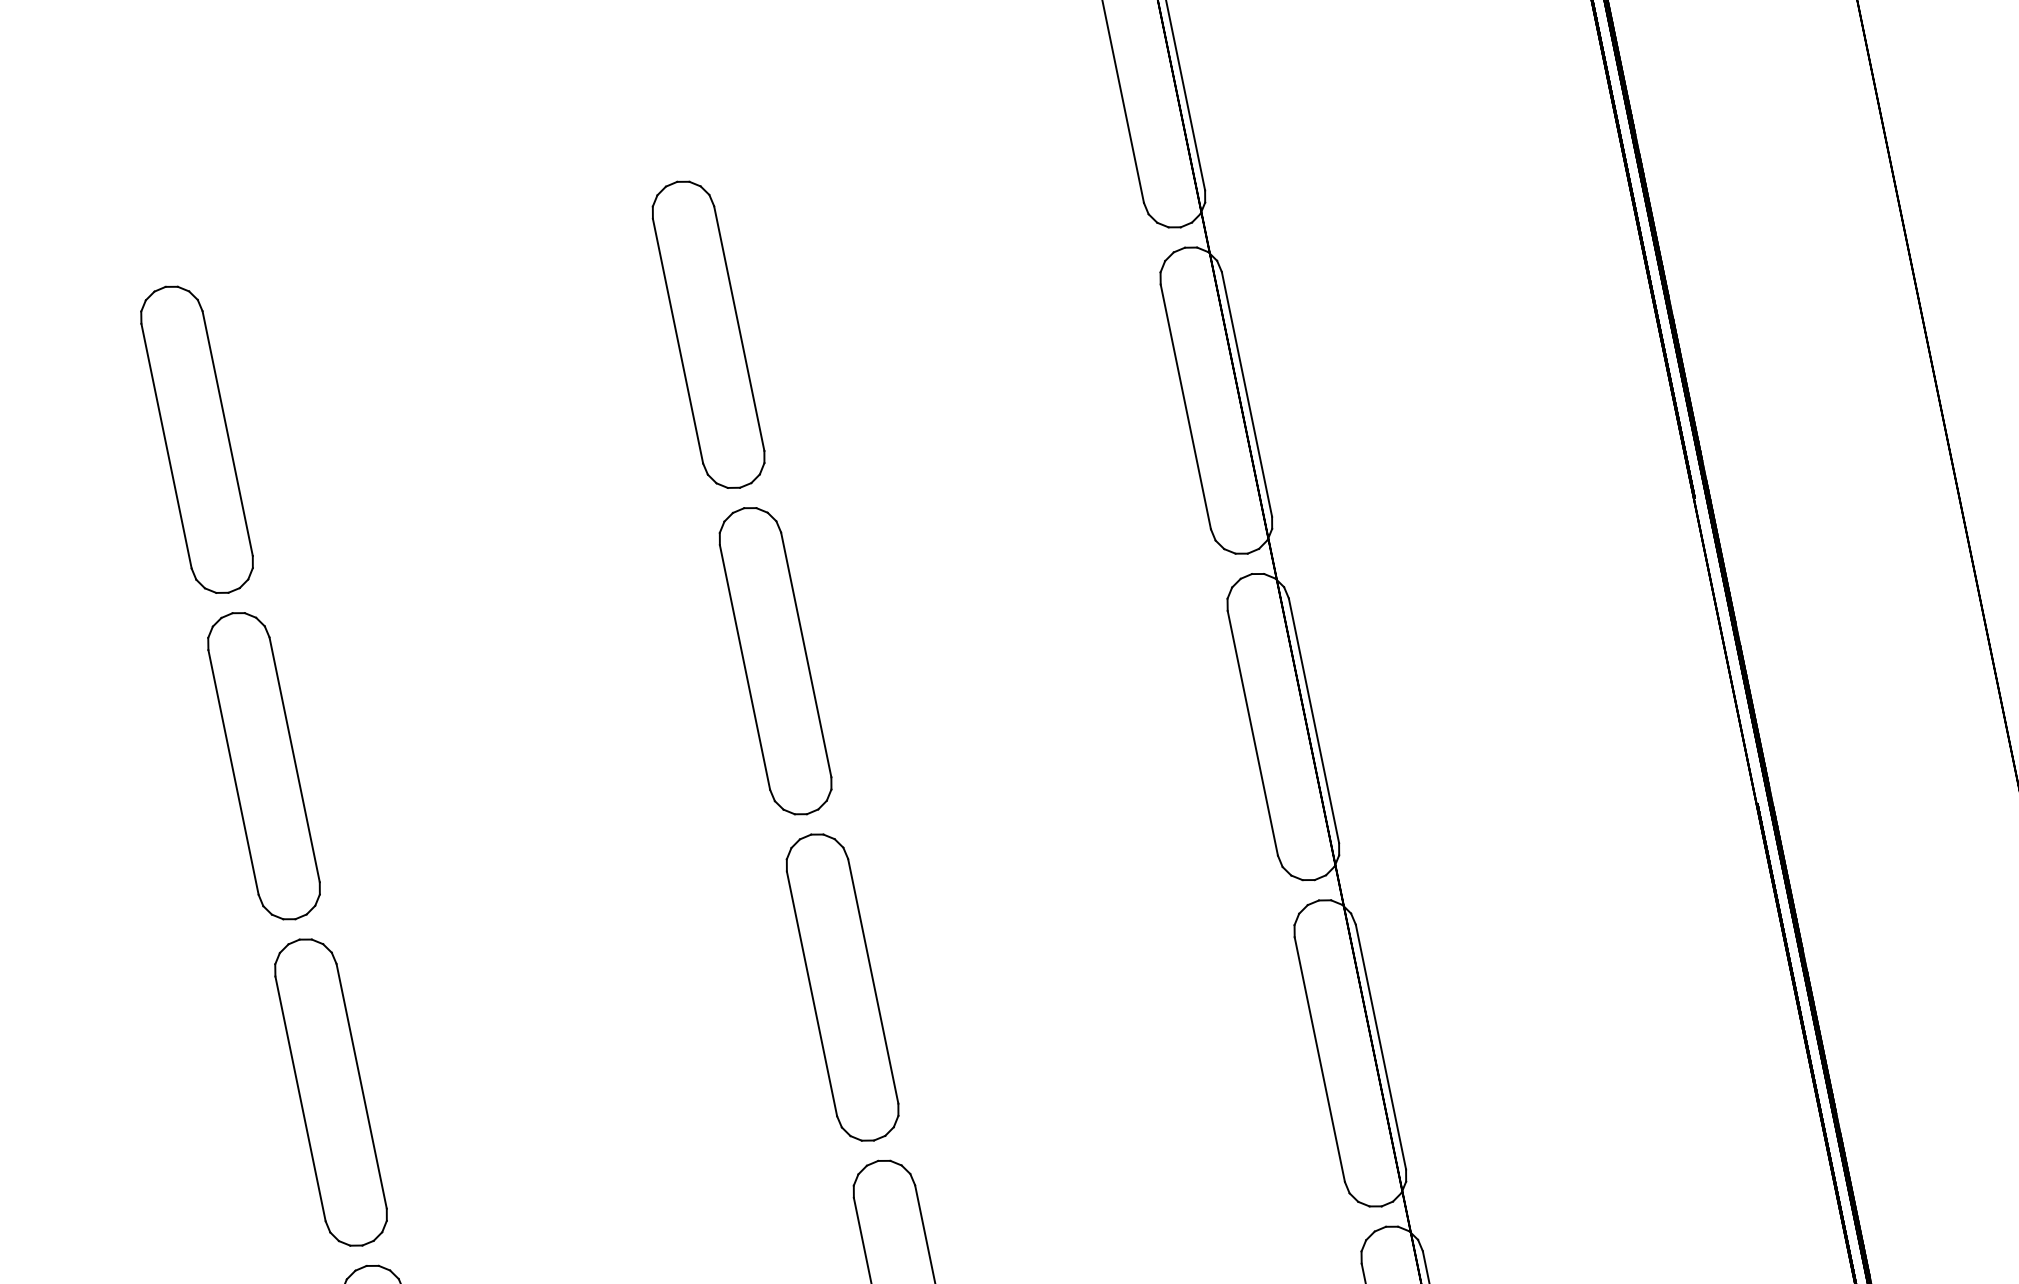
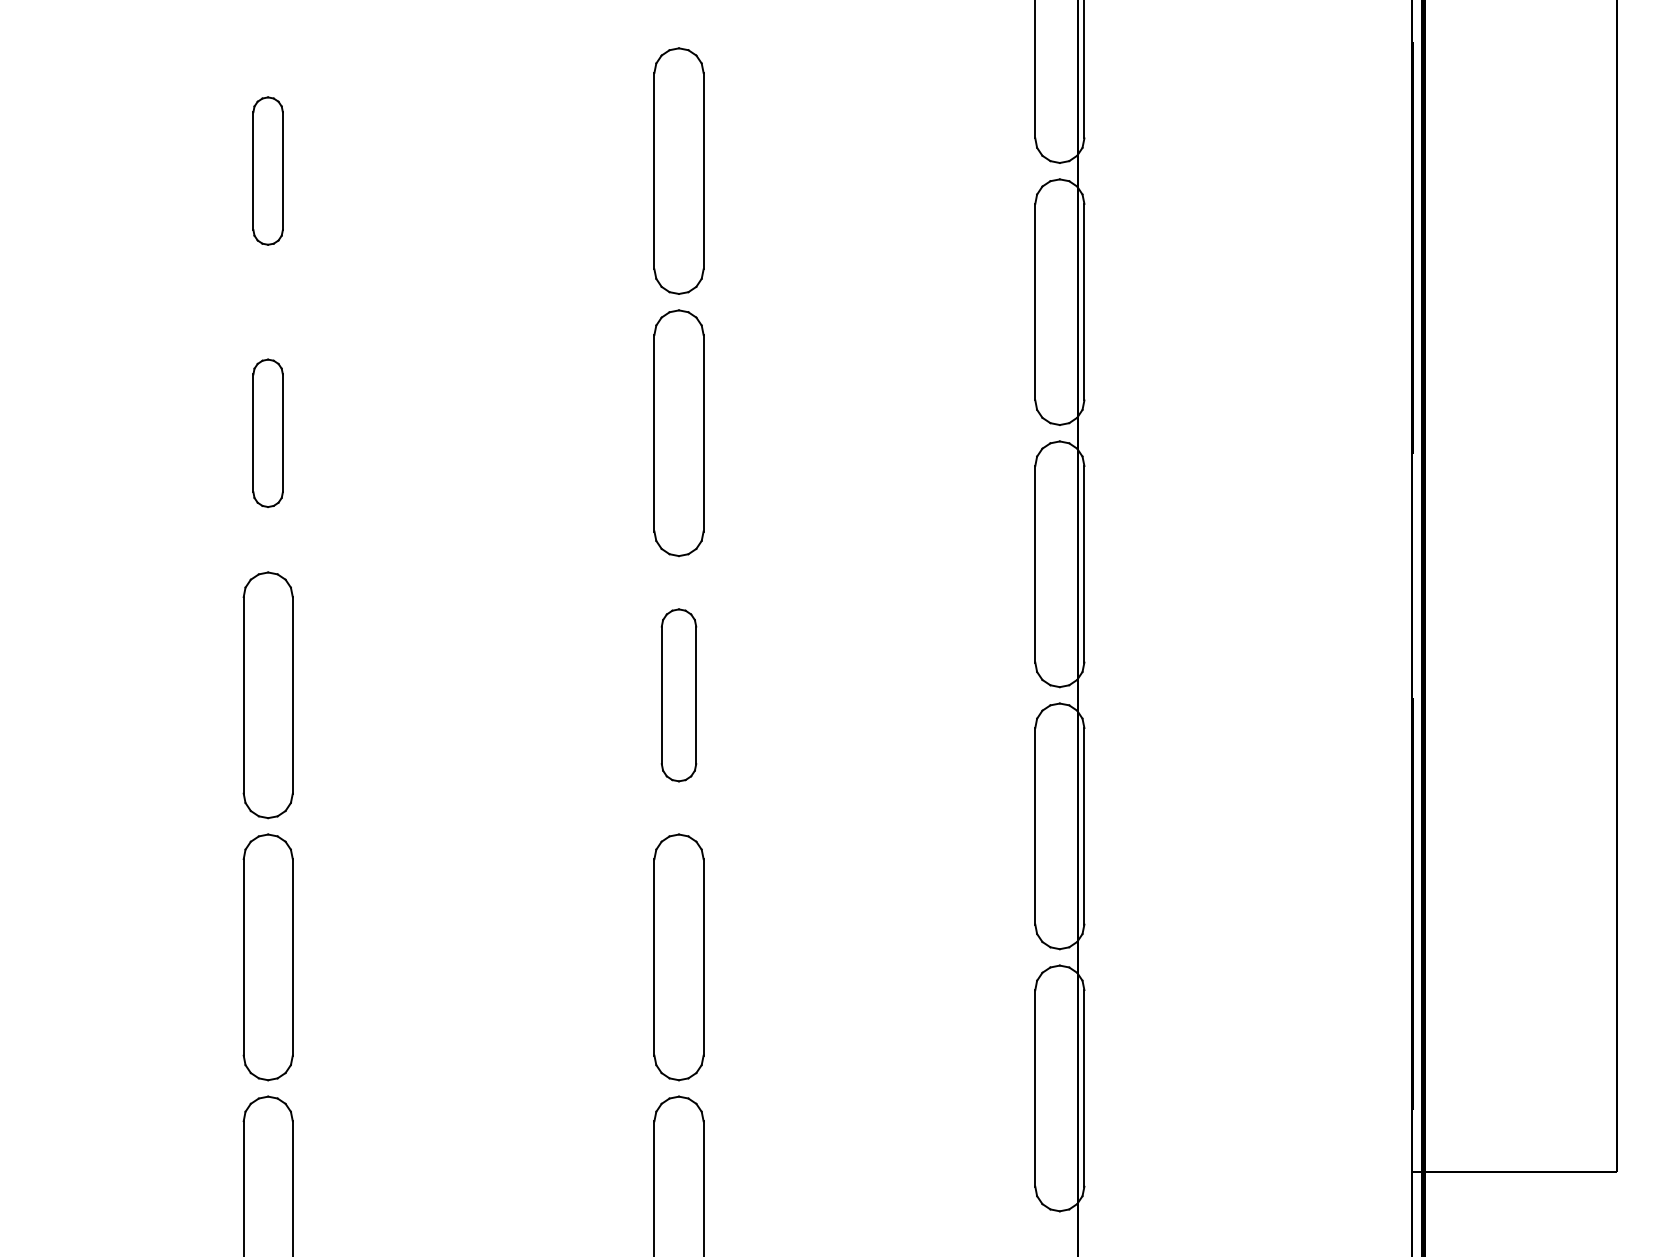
part: (195, 439) -> (267, 170), size x0.6
part: (263, 766) -> (267, 433), size x0.6
part: (842, 987) -> (678, 695), size x0.7

